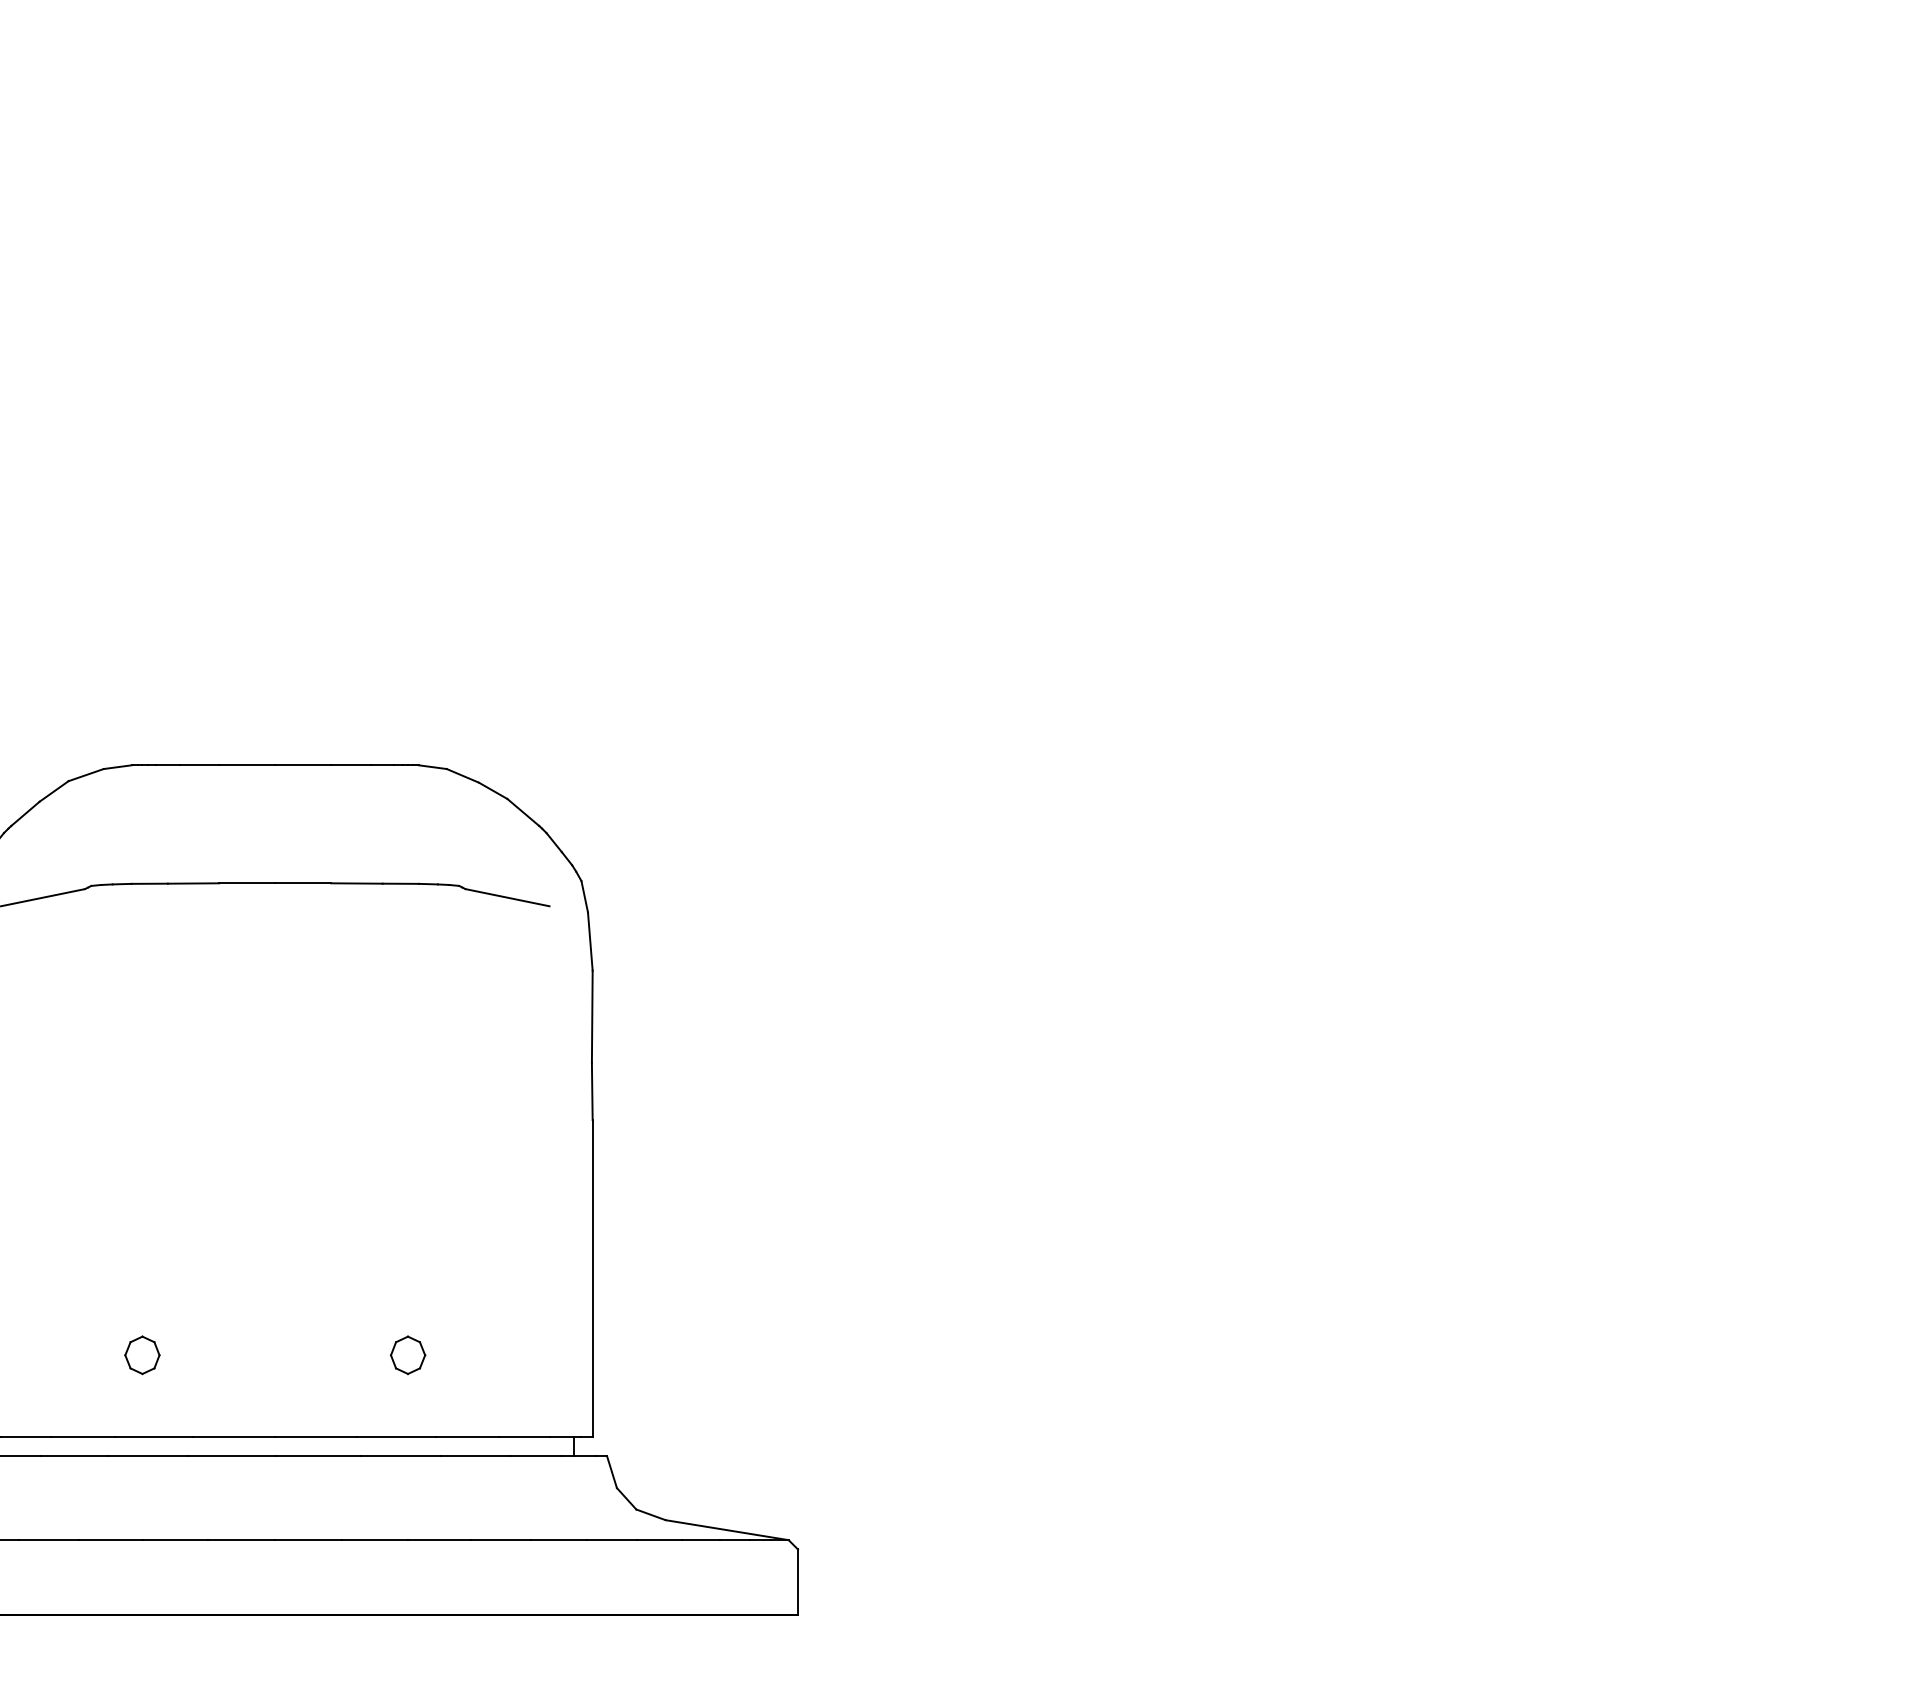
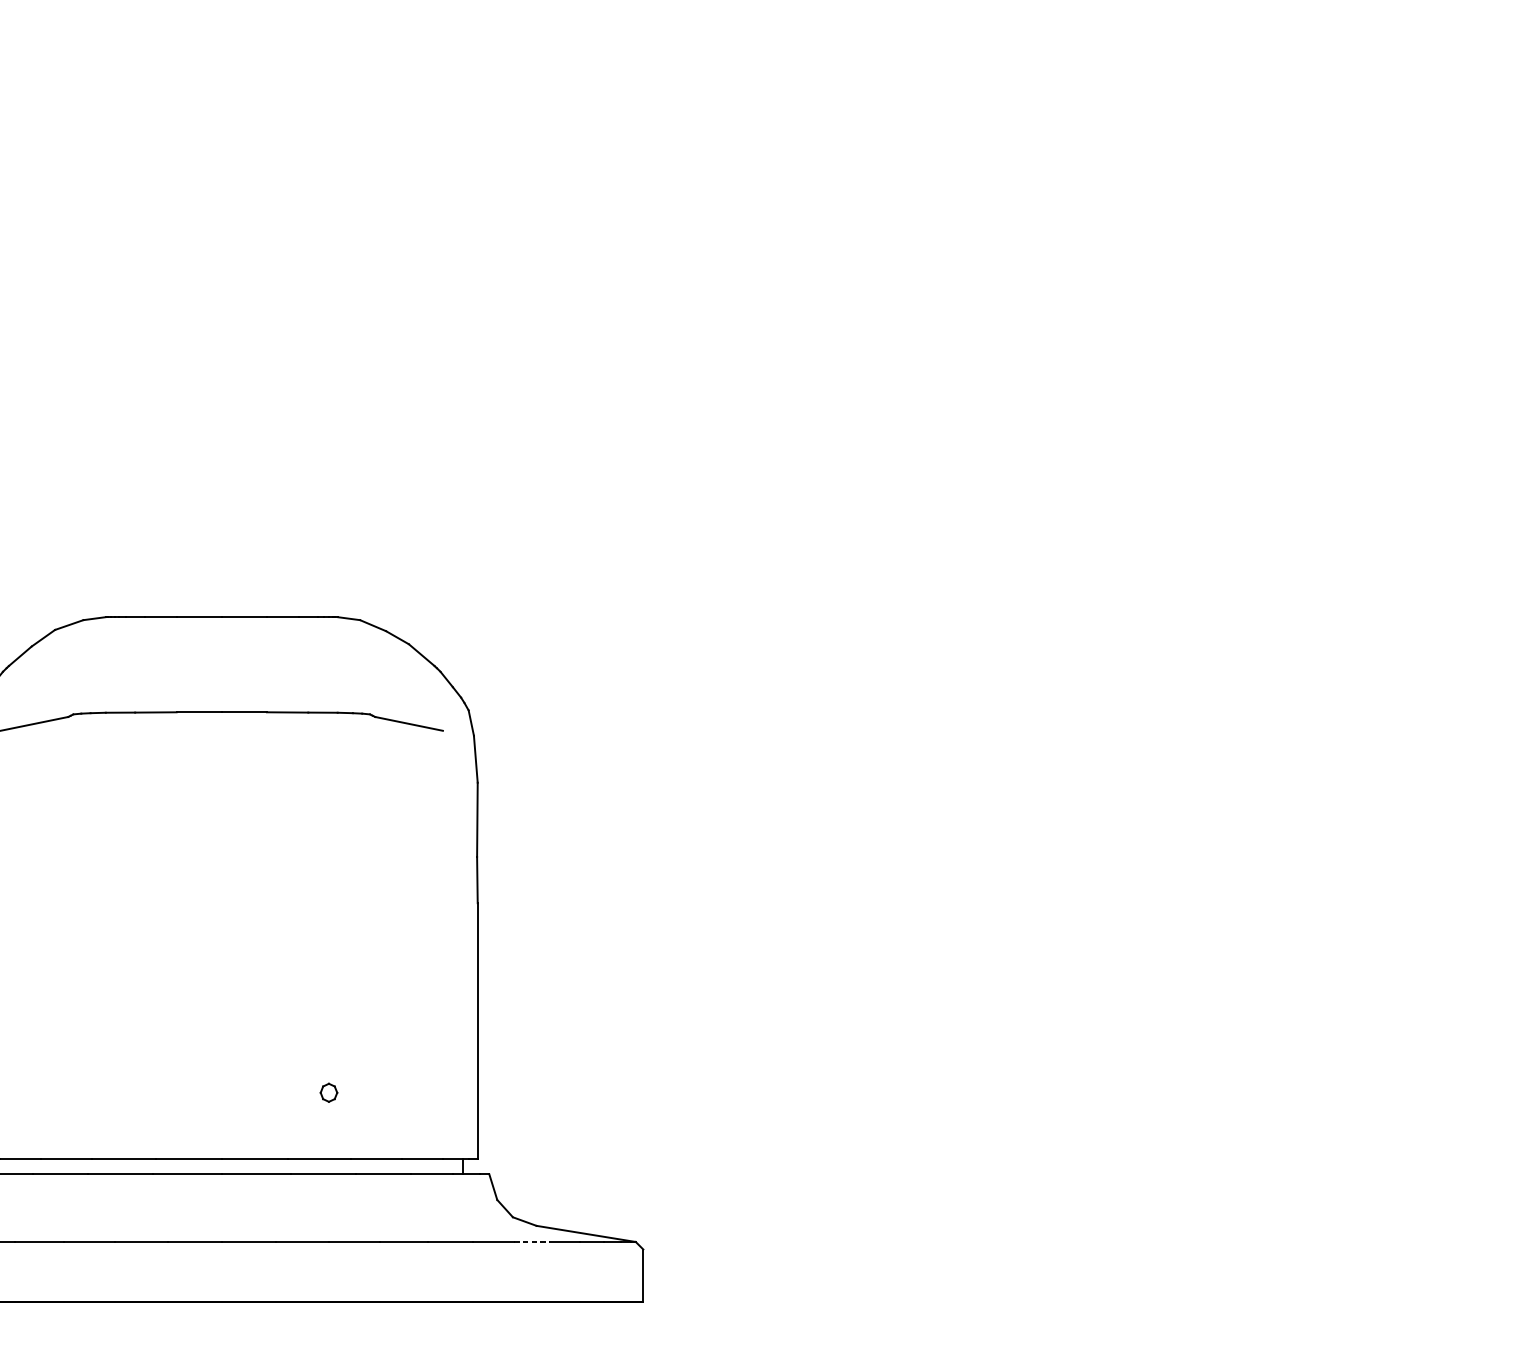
part: (408, 1354) -> (329, 1092), size x0.6
part: (142, 1355) -> (114, 1093), removed
line: (660, 1540) -> (532, 1242), solid -> dashed

